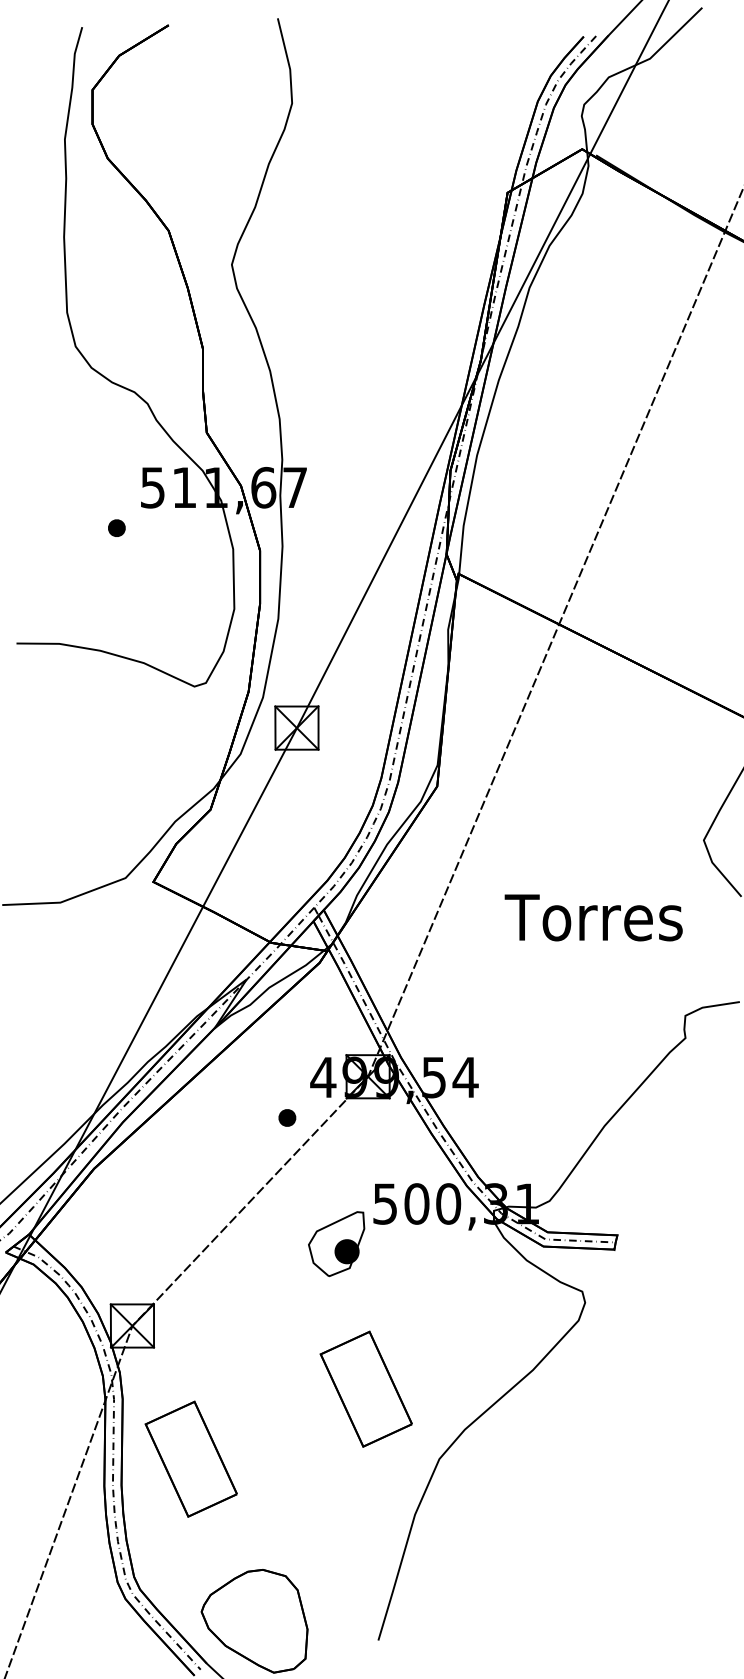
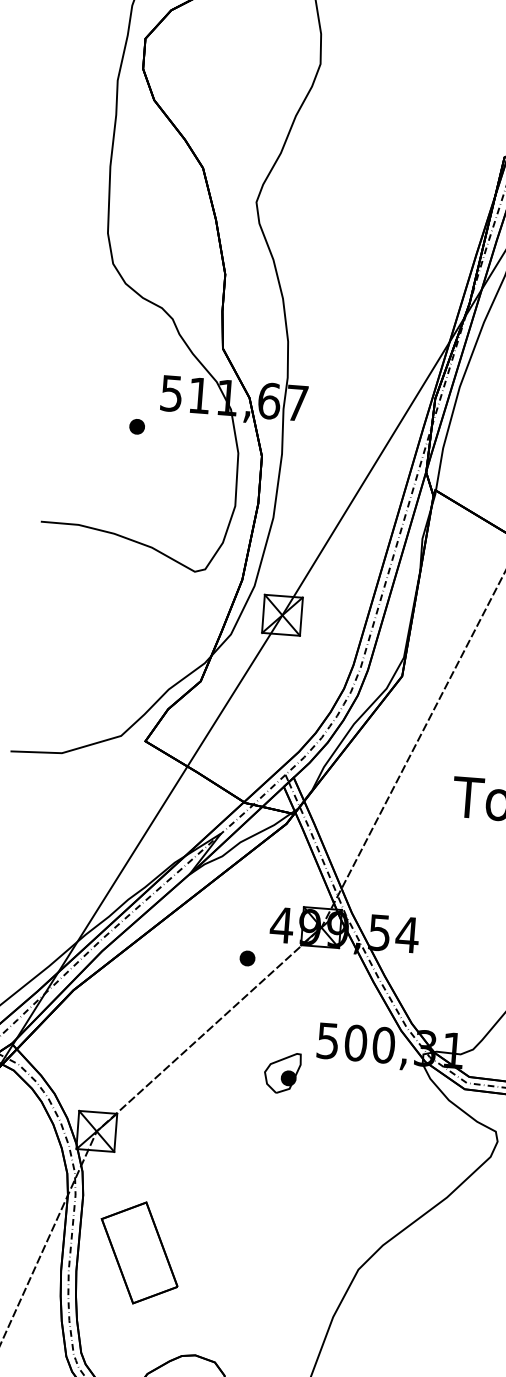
part: (336, 1243) -> (282, 1072), size x0.71
part: (365, 1388) -> (298, 1202), removed

